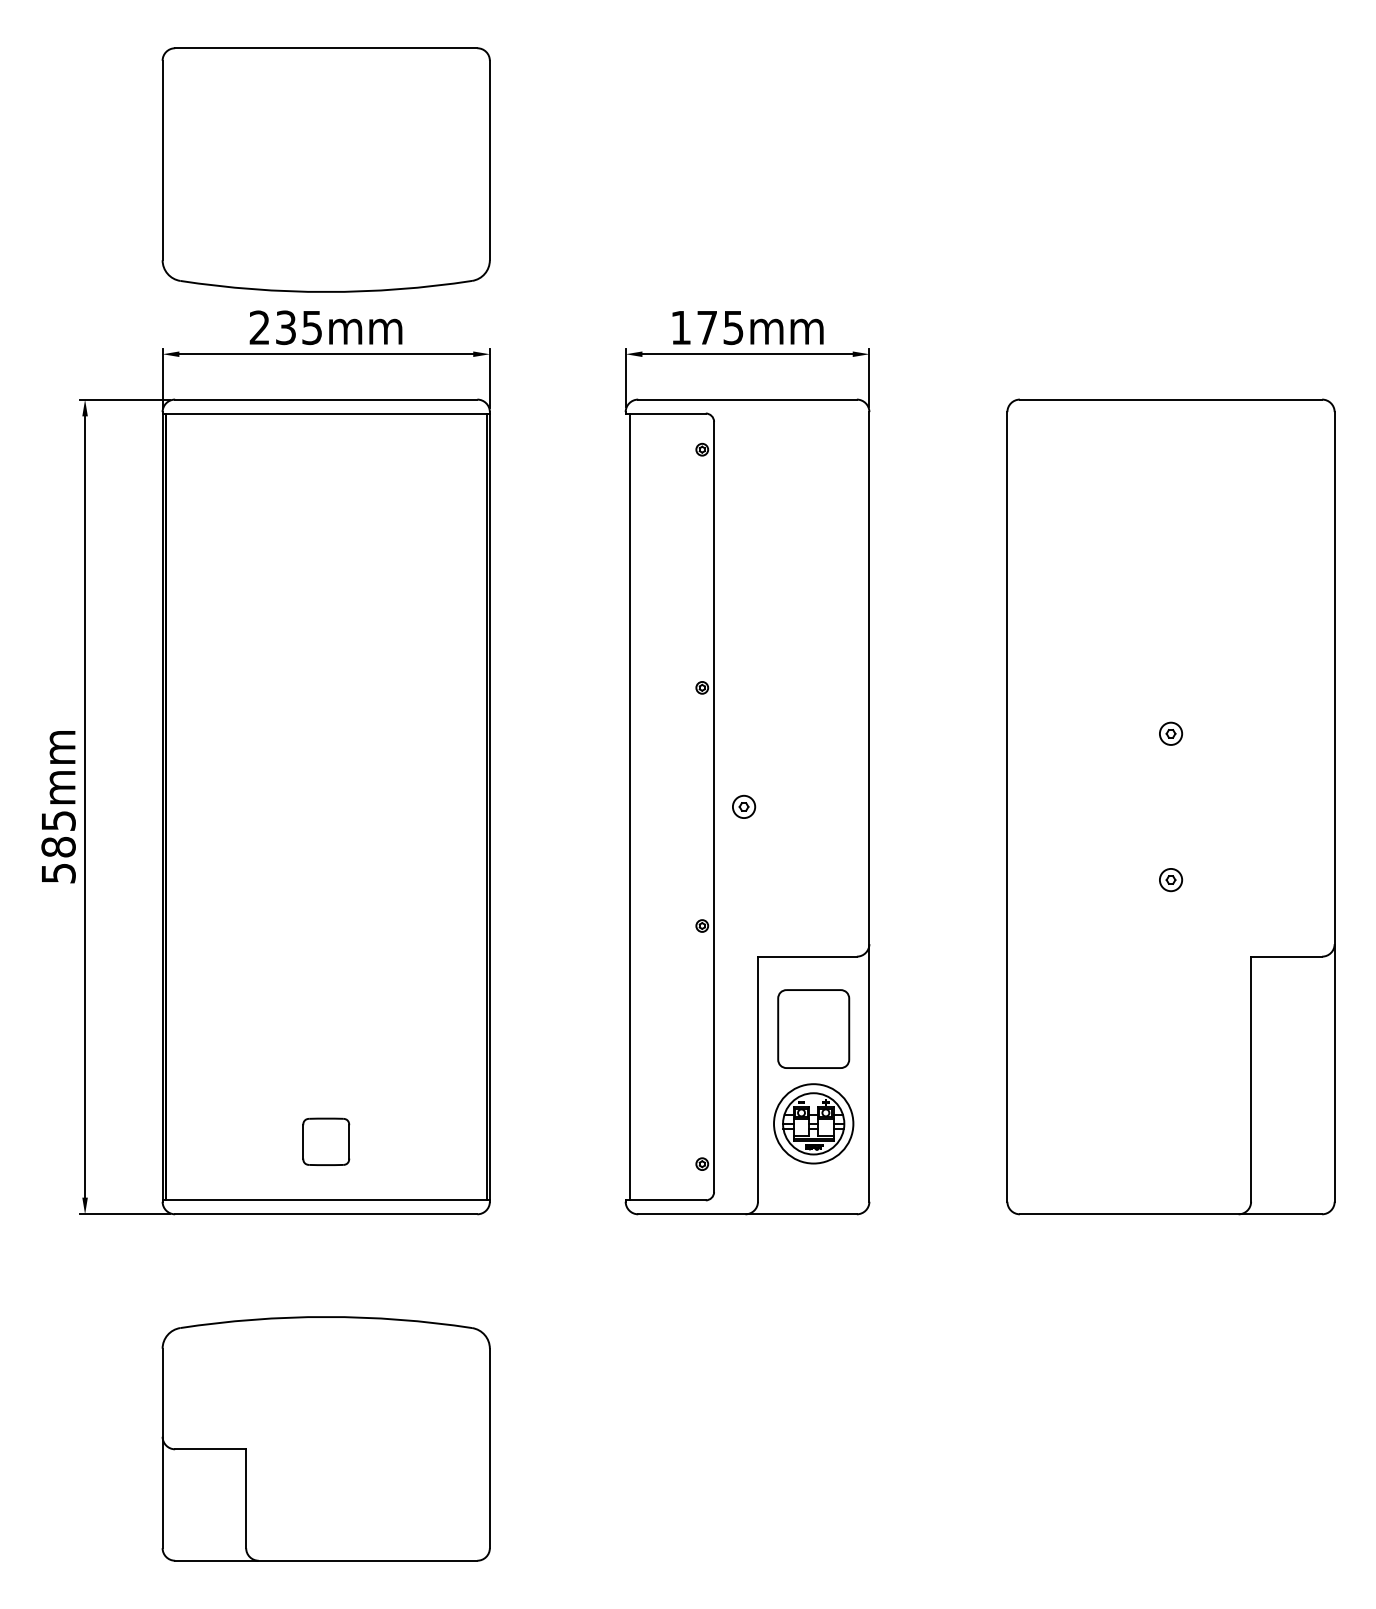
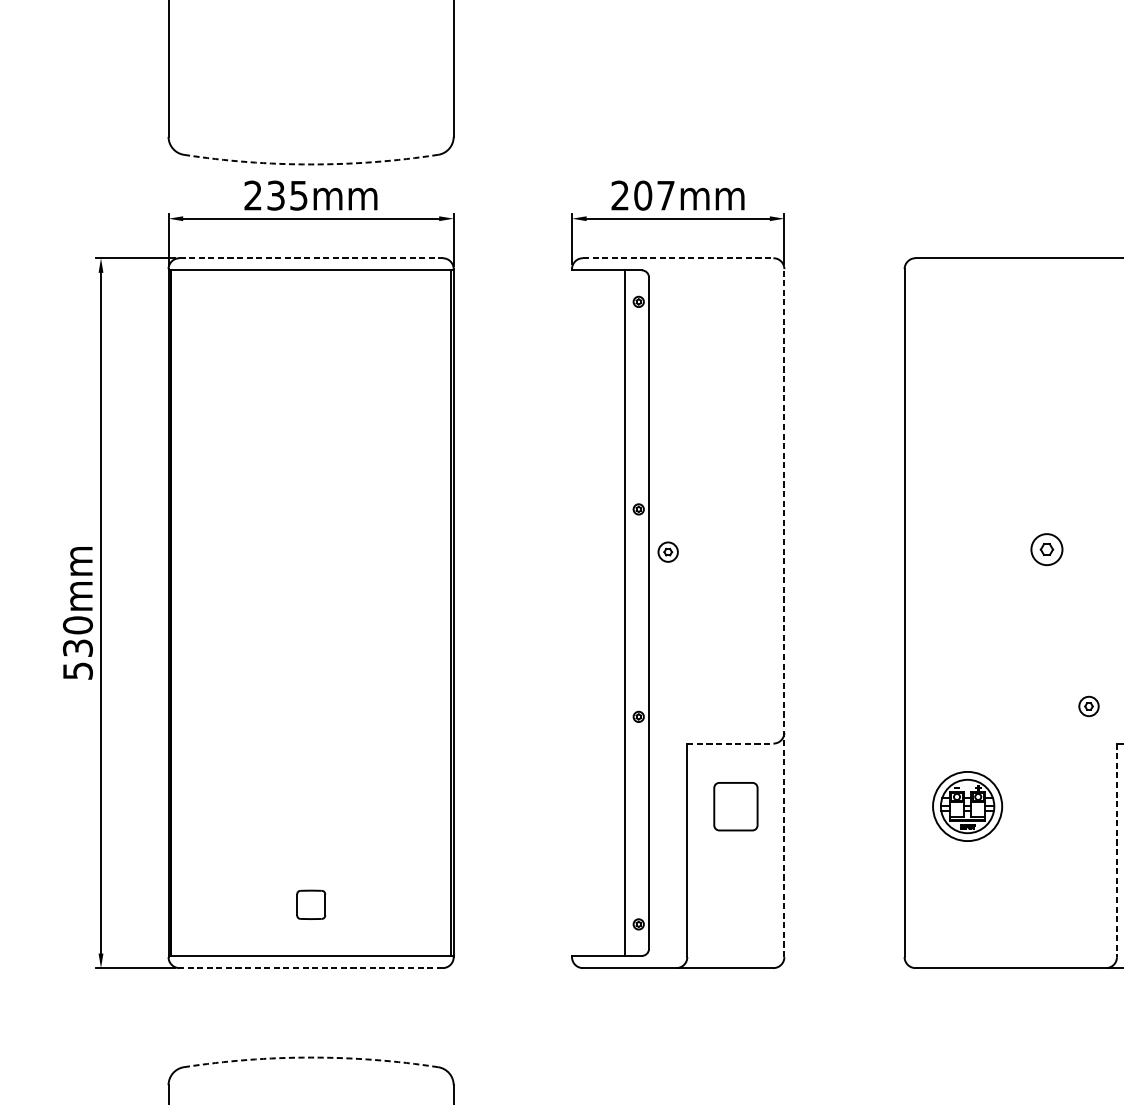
arc: (326, 291) -> (311, 164), solid -> dashed
text: (707, 327) -> (643, 195), 175mm -> 207mm
line: (326, 399) -> (311, 258), solid -> dashed
line: (748, 399) -> (679, 258), solid -> dashed
part: (1171, 733) -> (1047, 549), size x1.6
line: (630, 806) -> (625, 612), moved
part: (744, 806) -> (668, 551), moved
line: (869, 806) -> (784, 612), solid -> dashed
text: (58, 833) -> (77, 636), 585mm -> 530mm
part: (1171, 880) -> (1089, 706), moved
line: (807, 956) -> (730, 743), solid -> dashed
part: (813, 1028) -> (735, 806), size x0.7
line: (1251, 1079) -> (1117, 850), solid -> dashed
part: (813, 1123) -> (967, 806), moved
part: (326, 1141) -> (311, 904), size x0.7
line: (325, 1214) -> (310, 968), solid -> dashed
arc: (326, 1317) -> (311, 1058), solid -> dashed

